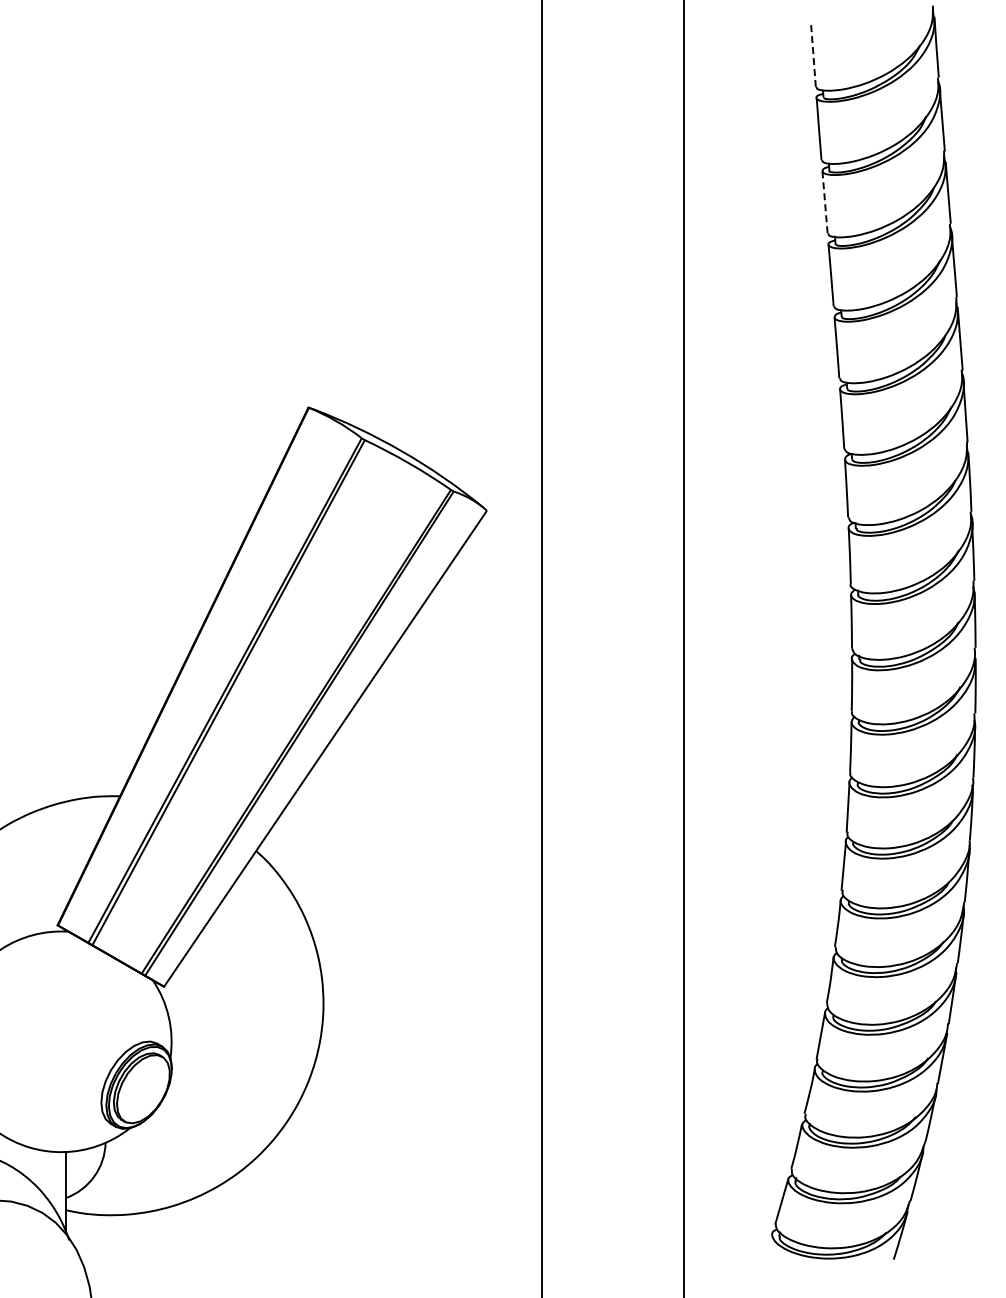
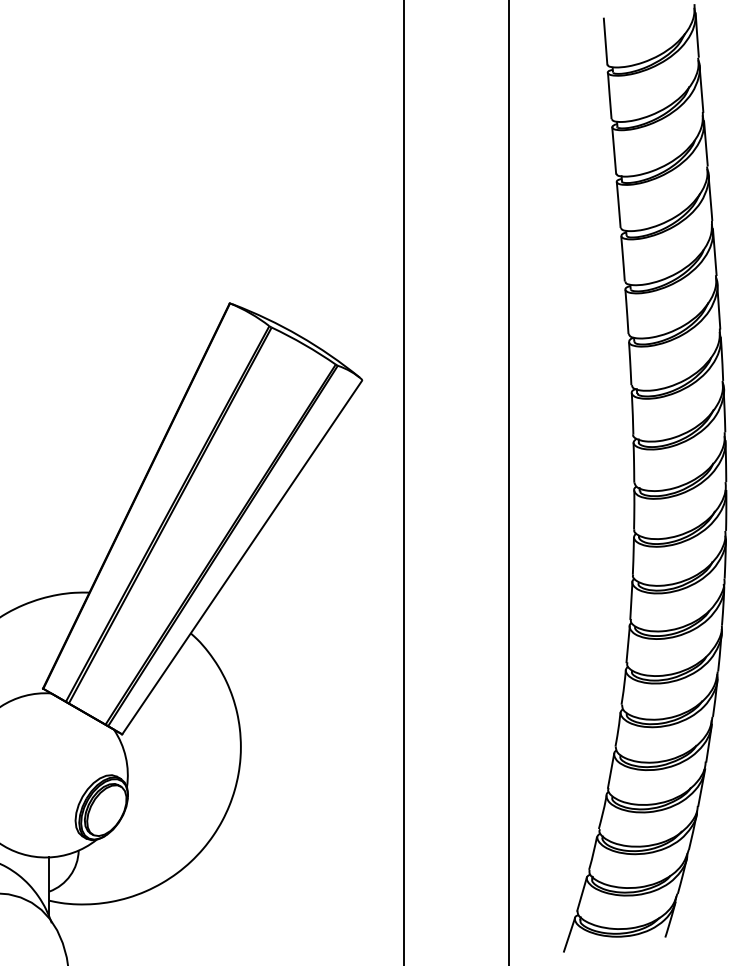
line: (813, 55) -> (605, 41), dashed -> solid
line: (825, 202) -> (614, 150), dashed -> solid
line: (764, 1255) -> (569, 934), added

